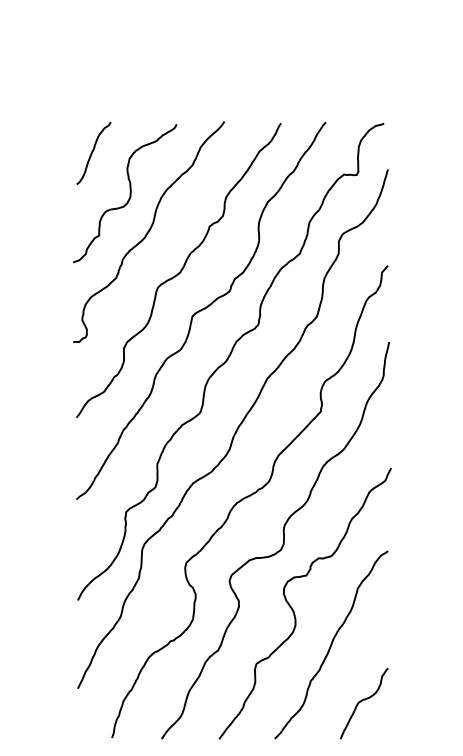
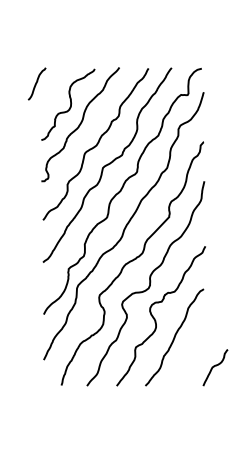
curve: (92, 152) -> (36, 83), moved
curve: (364, 701) -> (215, 366), moved

